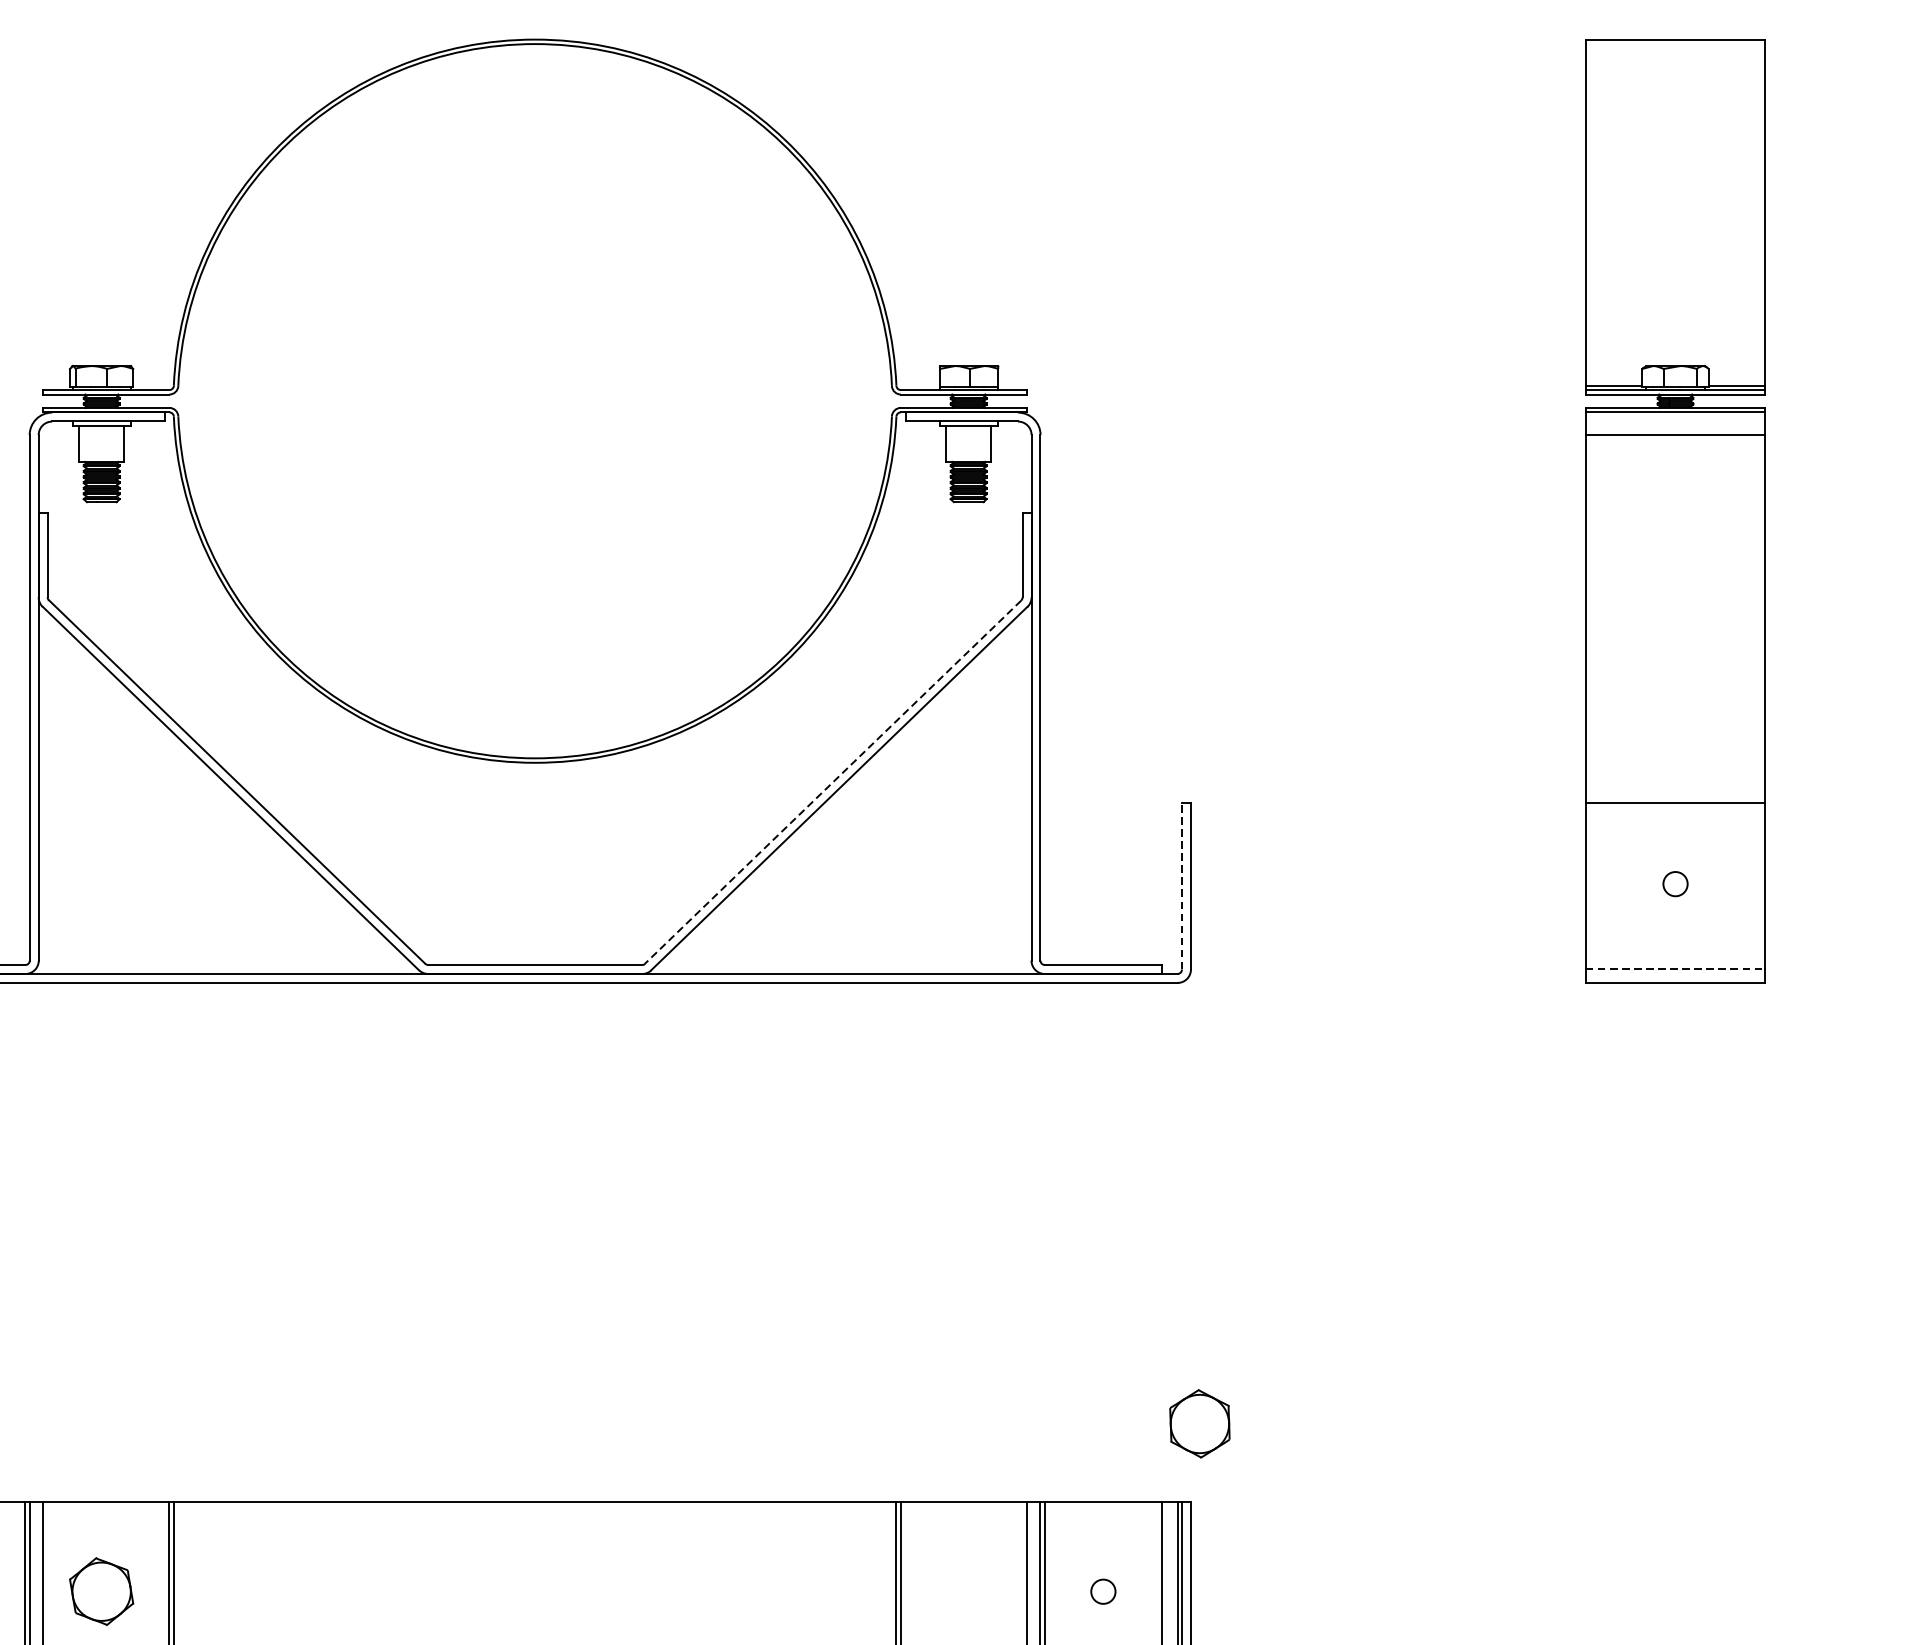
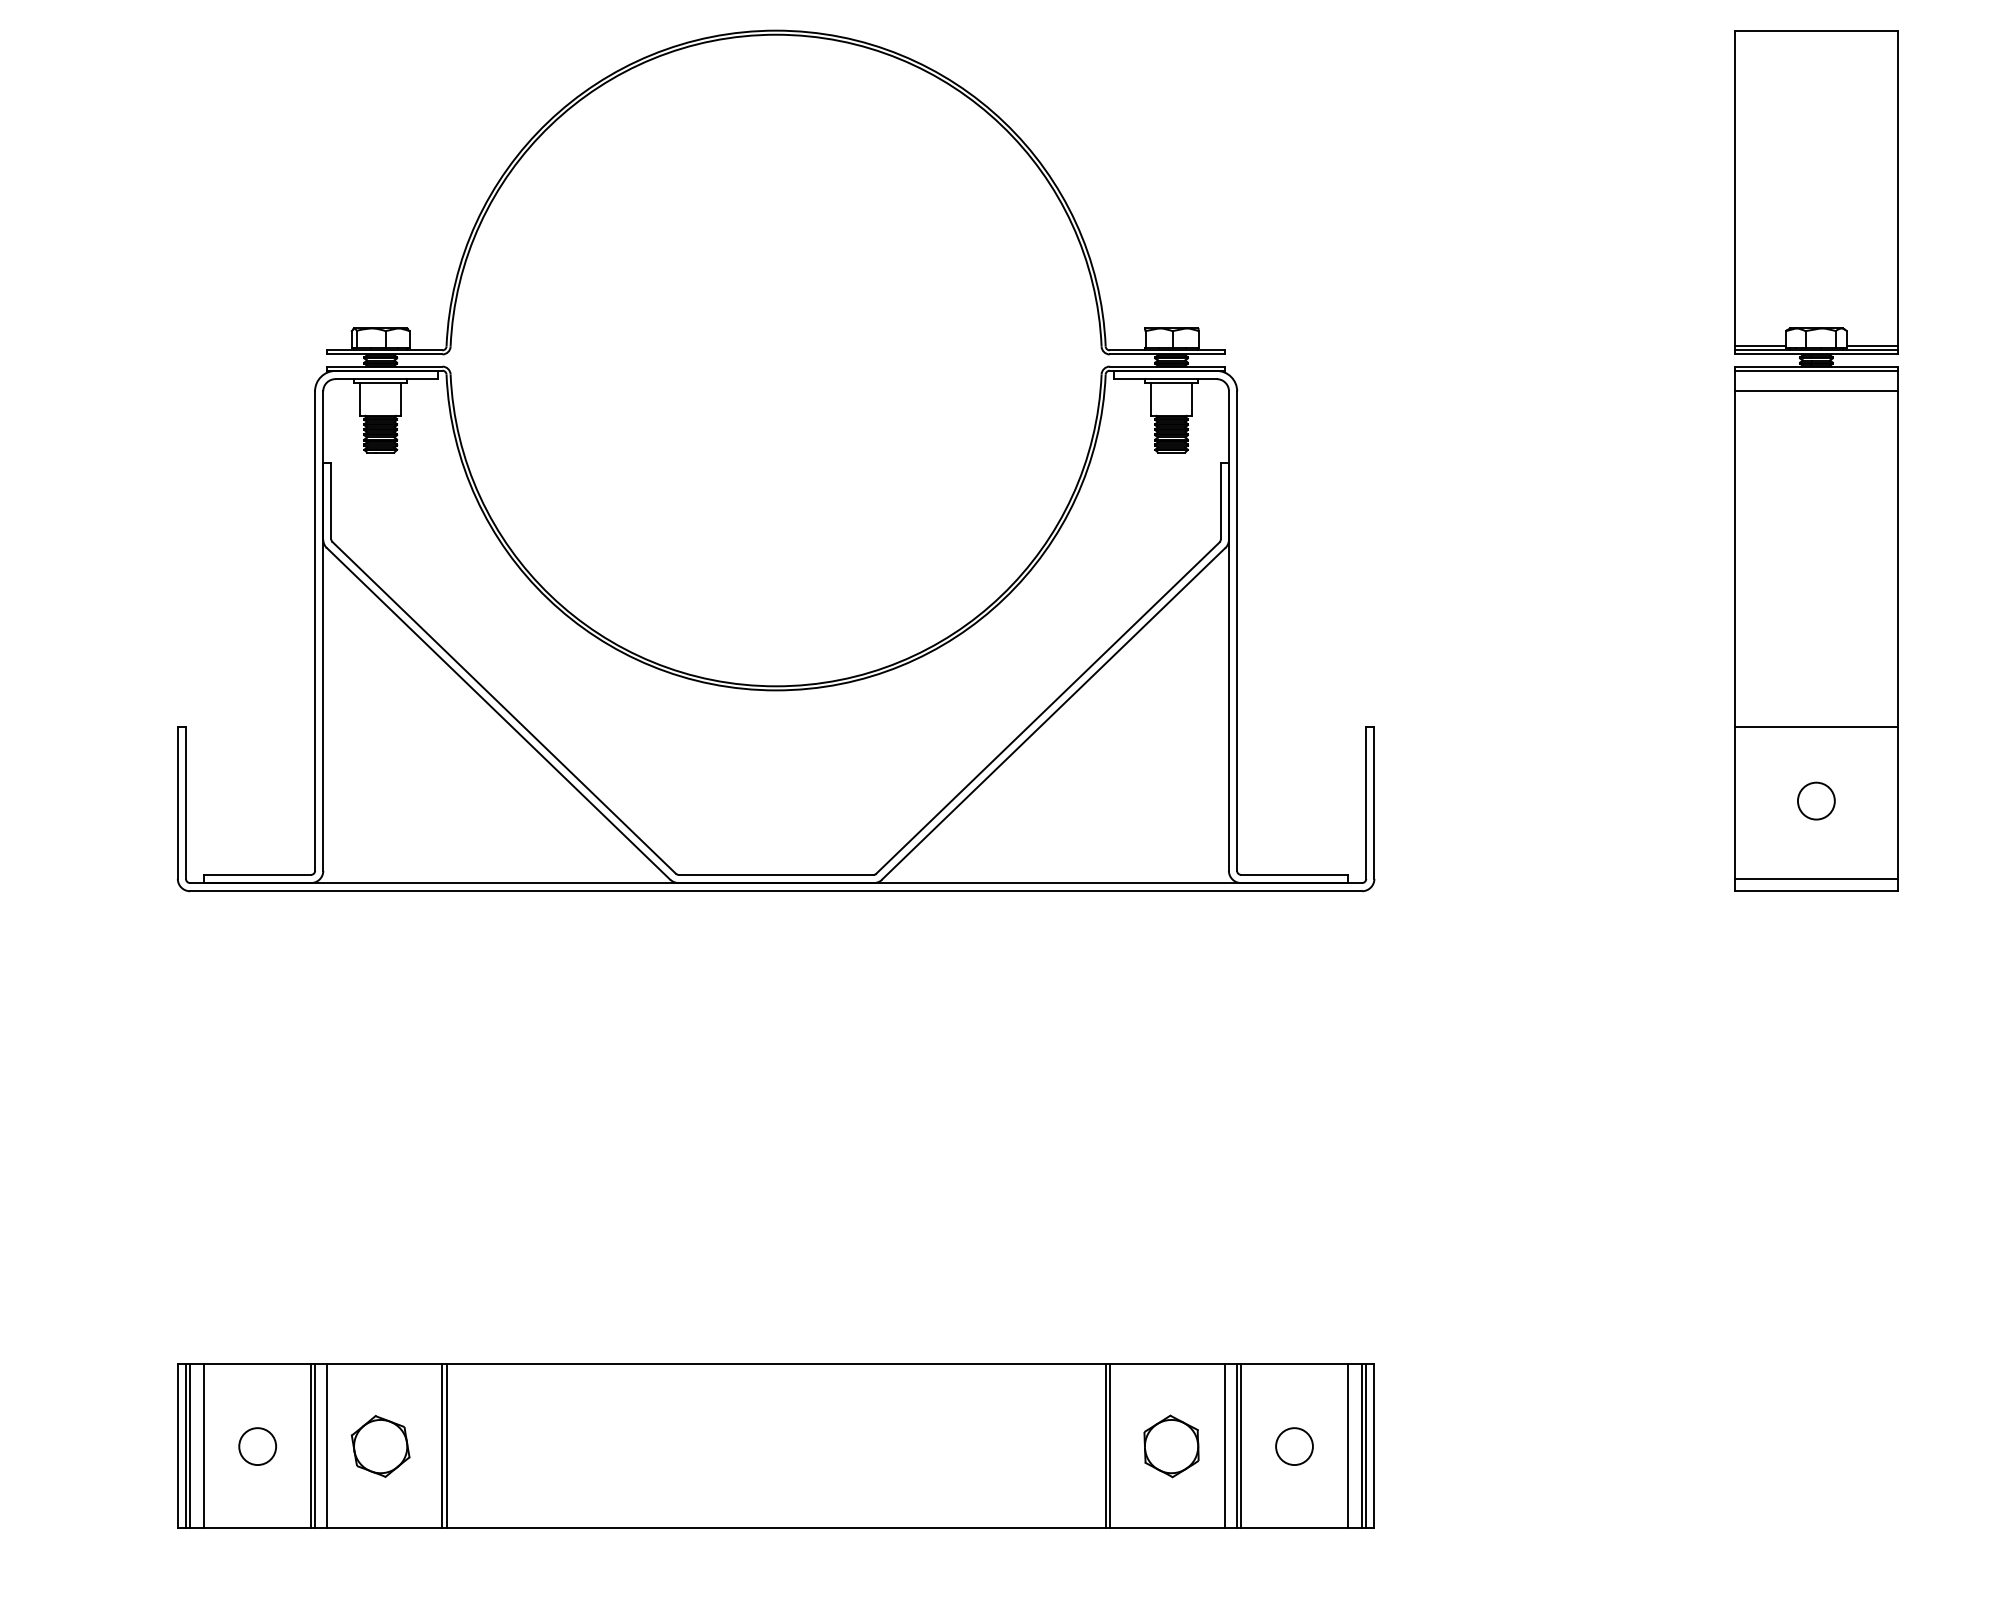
line: (832, 782) -> (1047, 708), dashed -> solid
circle: (1675, 883) -> (1816, 800), size x1.67
line: (1182, 886) -> (1366, 803), dashed -> solid
line: (1675, 969) -> (1816, 878), dashed -> solid
part: (1199, 1423) -> (1171, 1446), moved
circle: (1103, 1591) -> (1294, 1446), size x1.67

